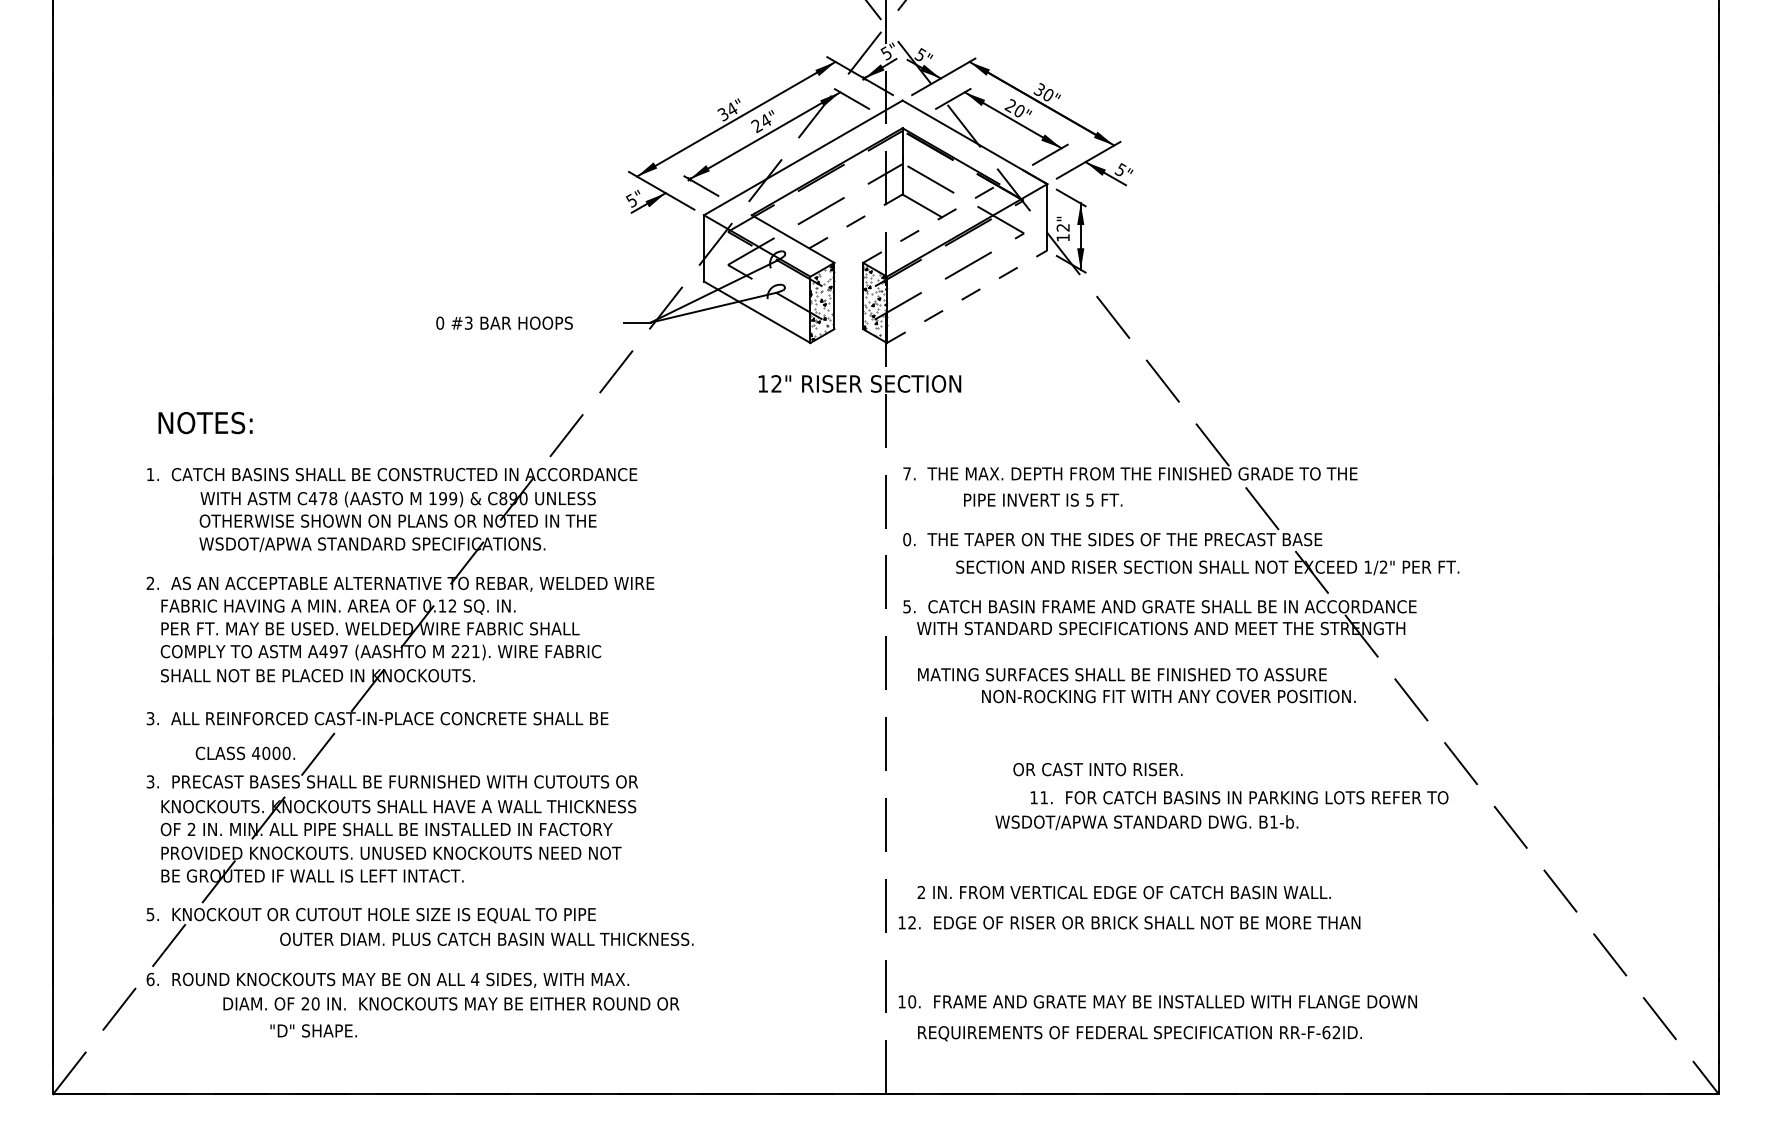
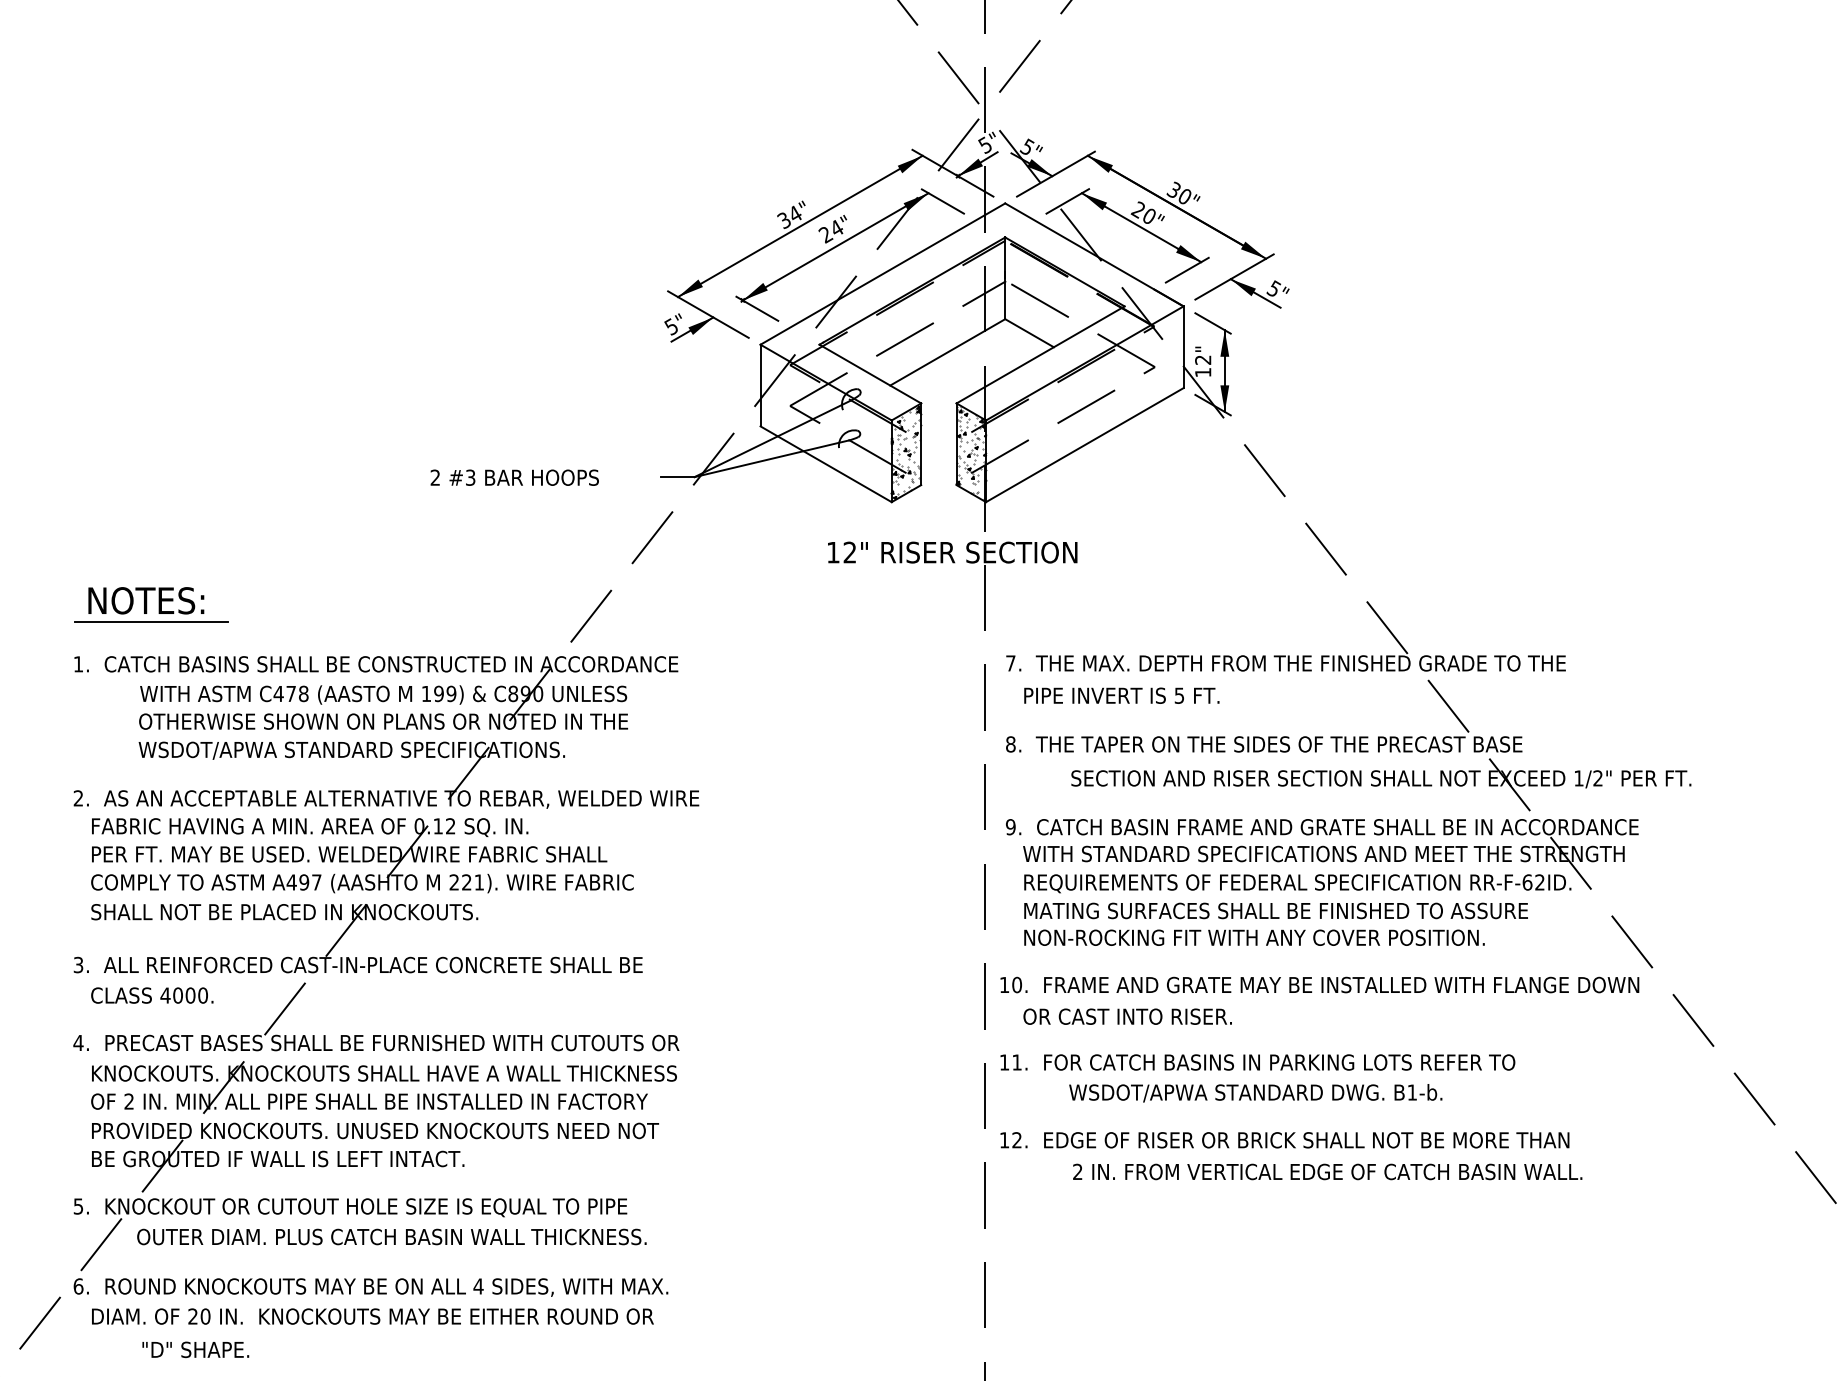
line: (855, 221) -> (947, 352), dashed -> solid
line: (931, 223) -> (1040, 354), dashed -> solid
line: (967, 296) -> (1085, 444), dashed -> solid
text: (440, 322) -> (435, 476), 0 -> 2
line: (209, 440) -> (151, 622), added
text: (1043, 499) -> (1122, 694), moved
text: (907, 539) -> (1011, 744), 0. -> 8.
text: (907, 606) -> (1011, 826), 5. -> 9.
text: (1168, 696) -> (1254, 937), moved
text: (244, 753) -> (151, 995), moved
text: (1097, 769) -> (1127, 1016), moved
text: (150, 781) -> (78, 1042), 3. -> 4.
text: (1239, 797) -> (1257, 1062), moved
text: (1146, 822) -> (1255, 1093), moved
text: (1123, 892) -> (1326, 1171), moved
text: (1129, 922) -> (1284, 1139), moved
text: (486, 938) -> (391, 1235), moved
text: (1157, 1001) -> (1319, 984), moved
text: (451, 1003) -> (372, 1316), moved
text: (313, 1030) -> (195, 1349), moved
text: (1139, 1033) -> (1297, 883), moved

